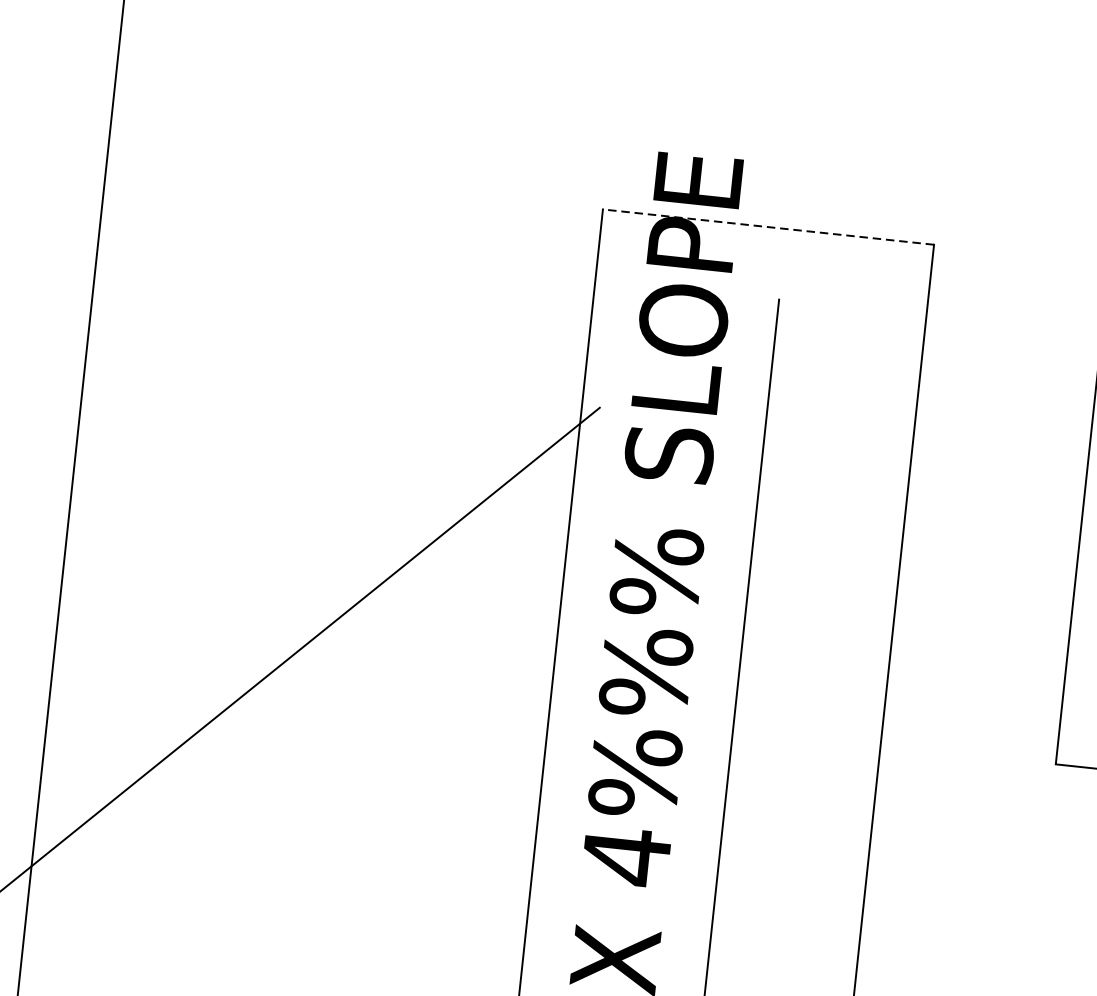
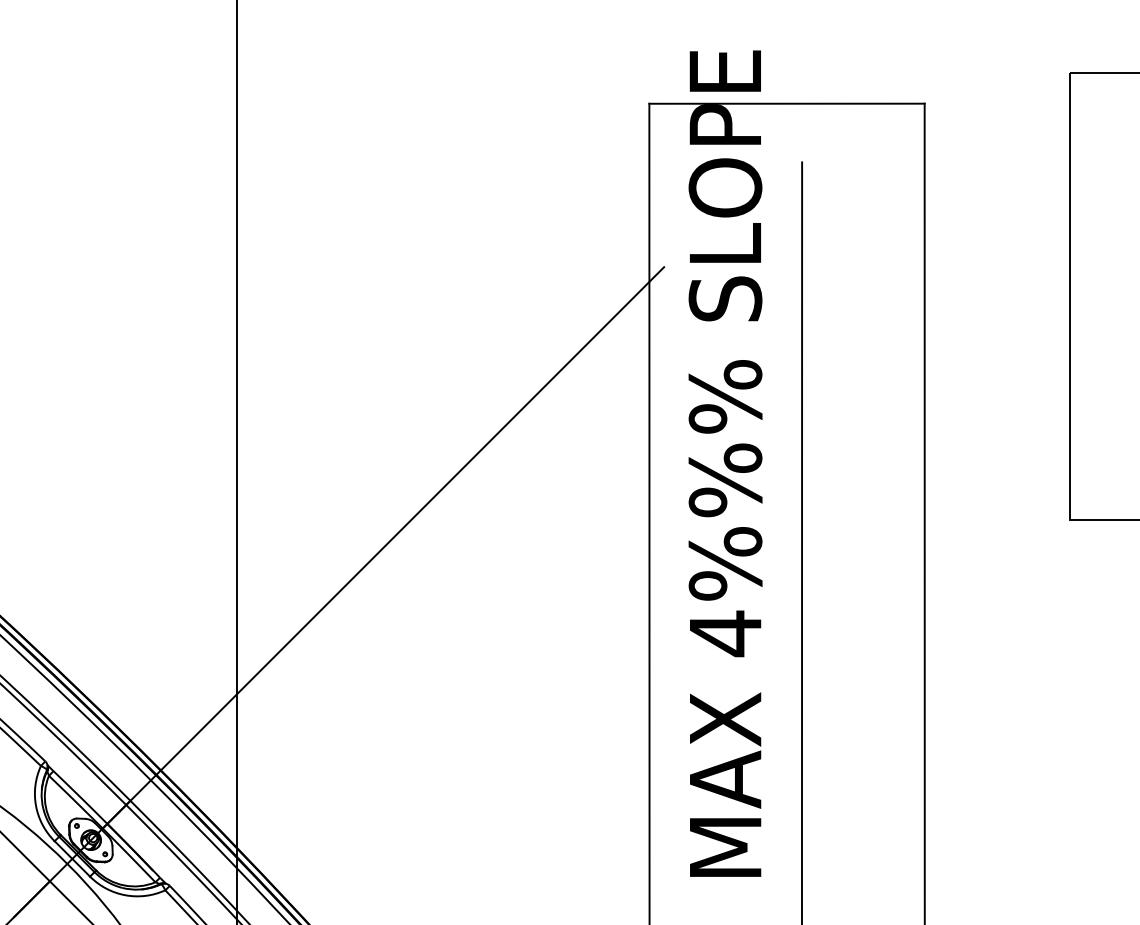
line: (769, 226) -> (787, 103), dashed -> solid

